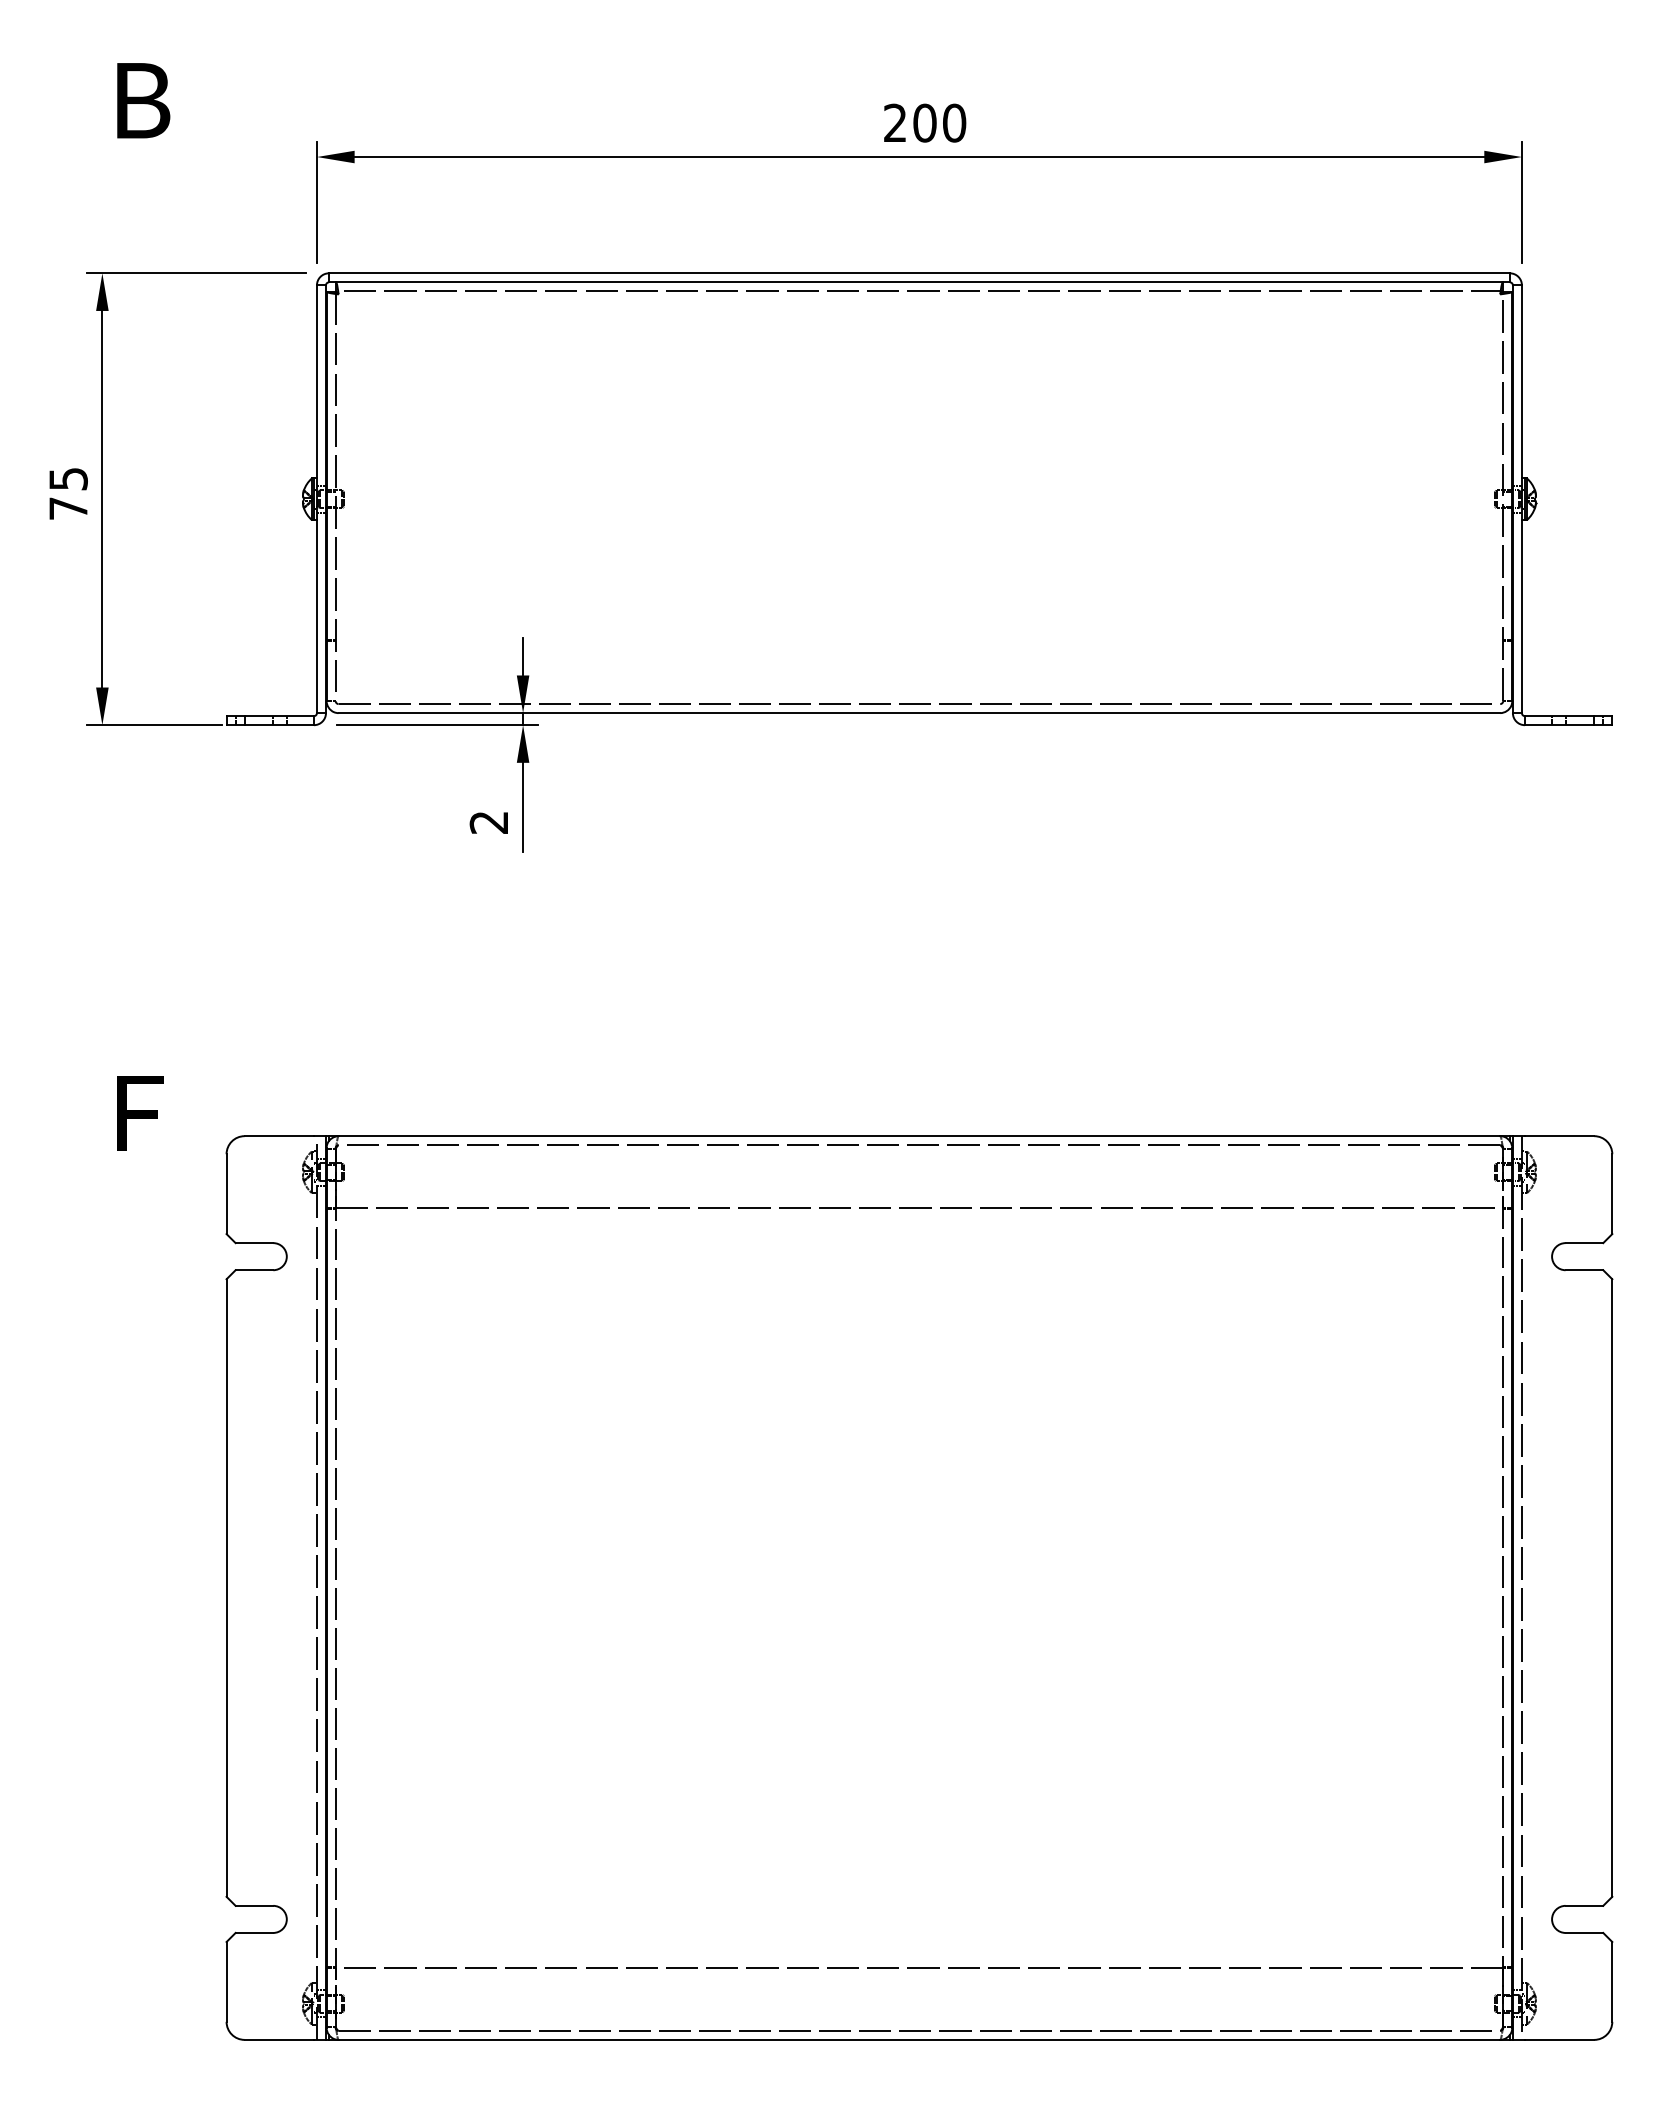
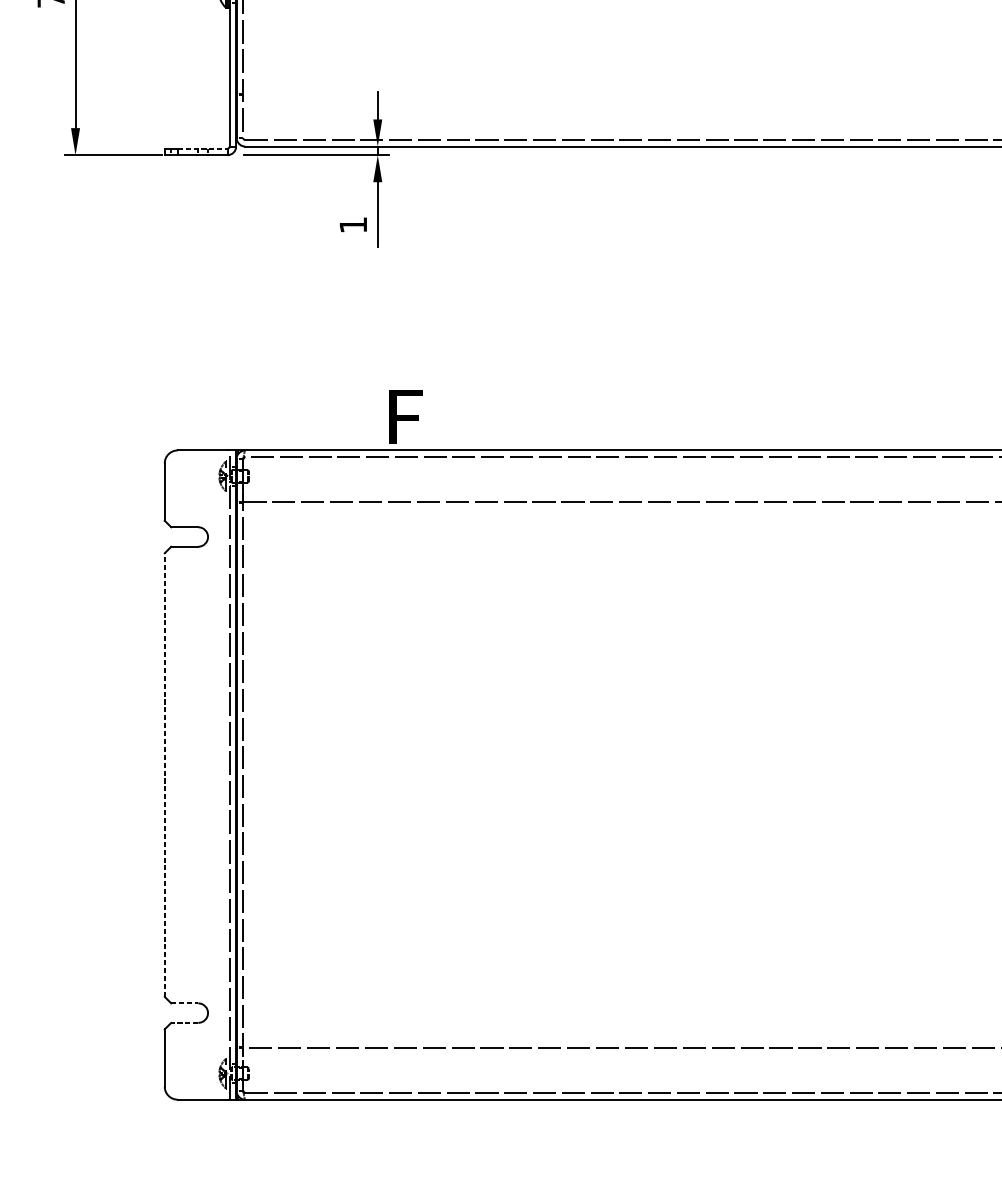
line: (279, 716) -> (202, 148), solid -> dashed
text: (488, 822) -> (352, 225), 2 -> 1
text: (140, 1113) -> (406, 416), moved
line: (226, 1588) -> (164, 775), solid -> dashed
line: (254, 1905) -> (184, 1003), solid -> dashed
line: (254, 1932) -> (184, 1022), solid -> dashed

